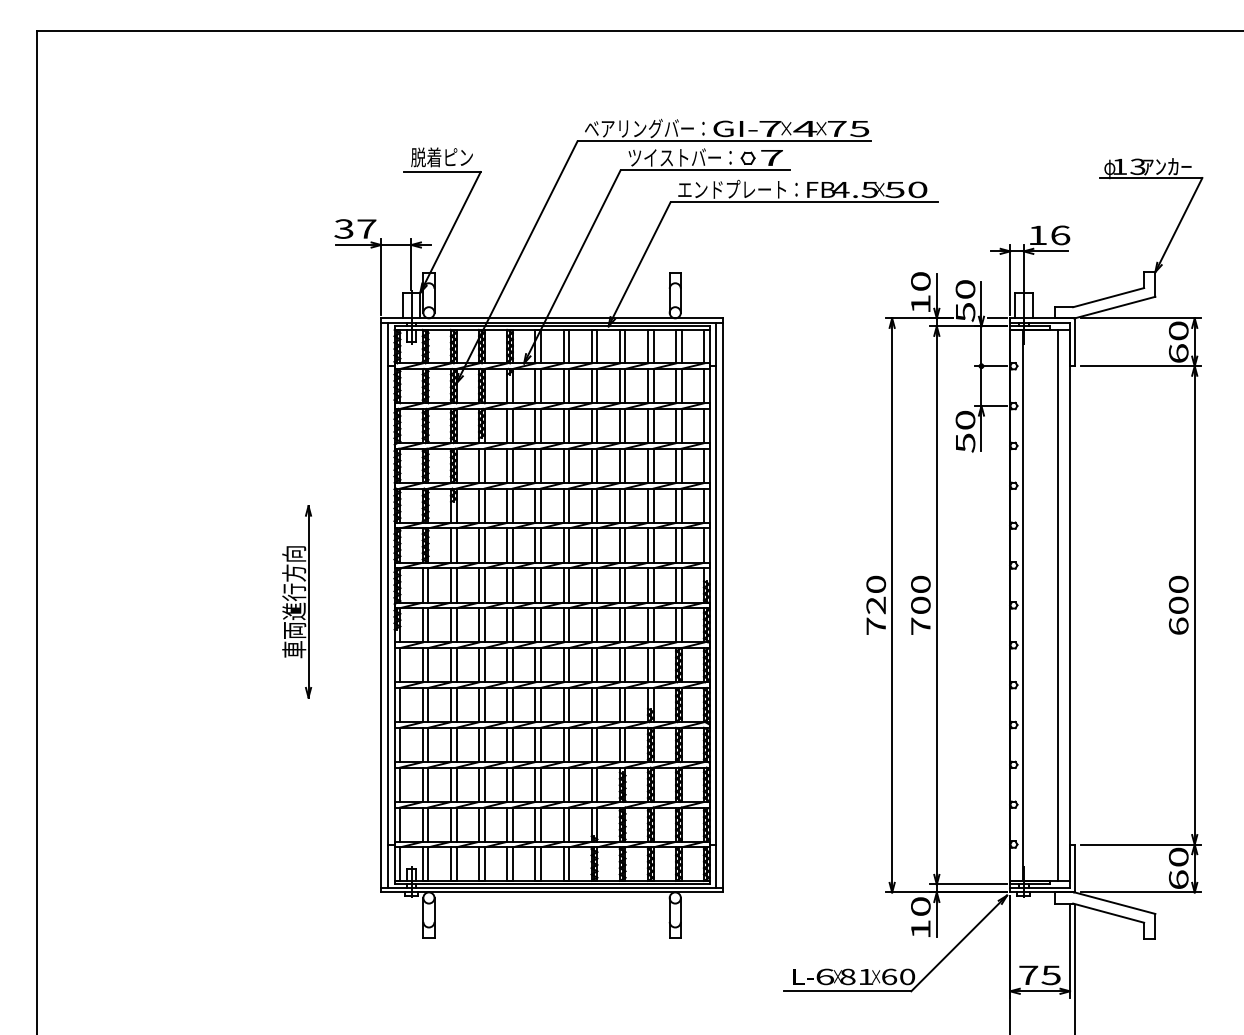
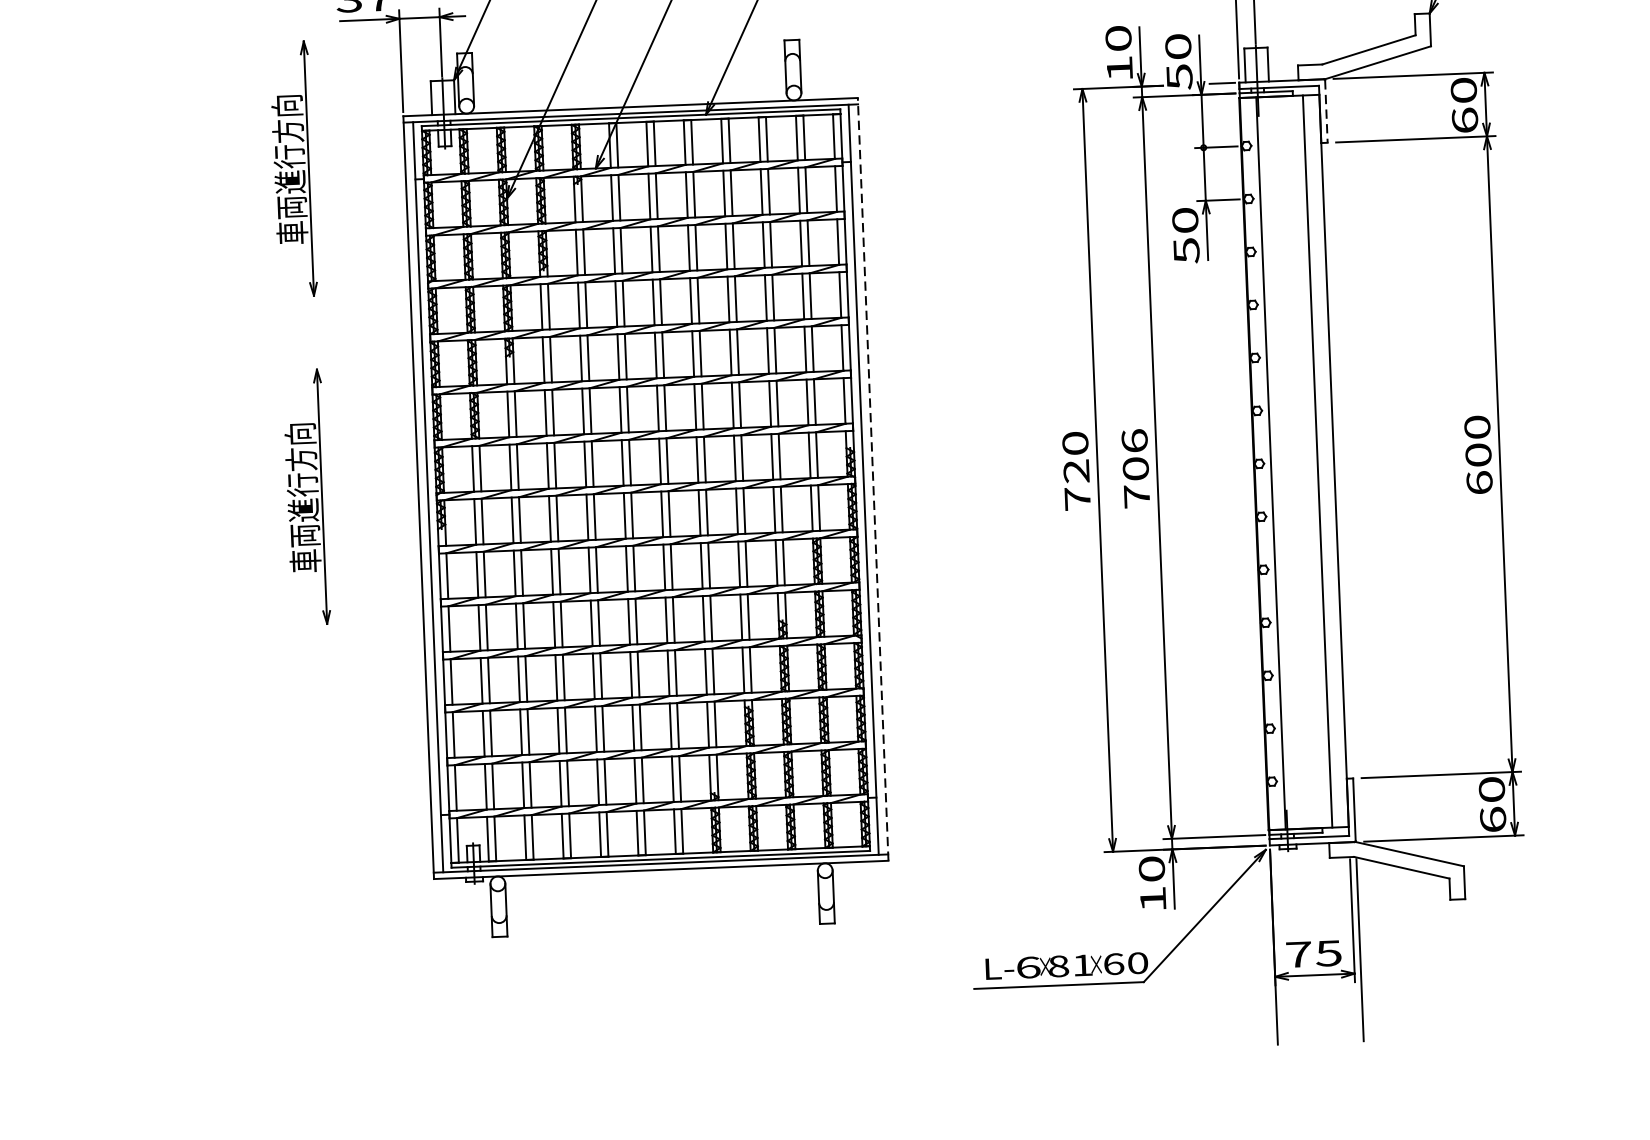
line: (1074, 342) -> (1325, 111), solid -> dashed
part: (297, 354) -> (294, 168), added
text: (920, 583) -> (1134, 439), 700 -> 706
line: (723, 604) -> (873, 478), solid -> dashed

